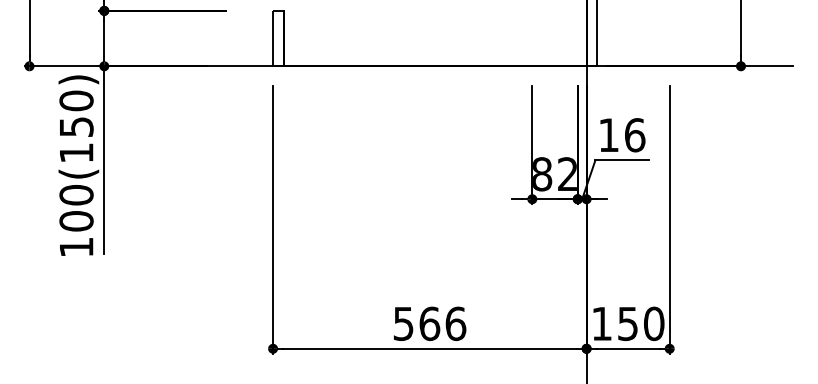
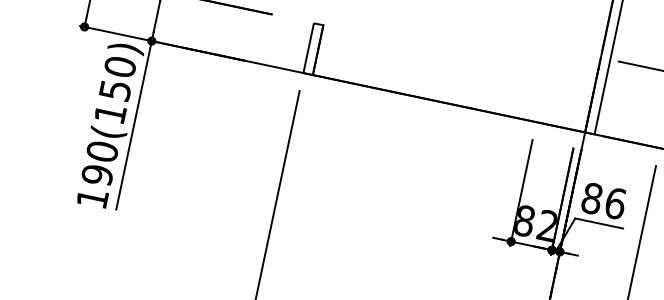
text: (608, 135) -> (591, 198), 16 -> 86
text: (76, 221) -> (97, 175), 100(150) -> 190(150)

